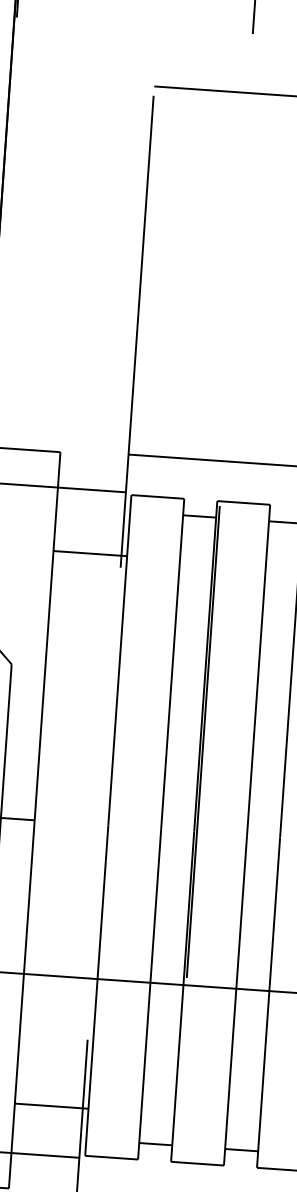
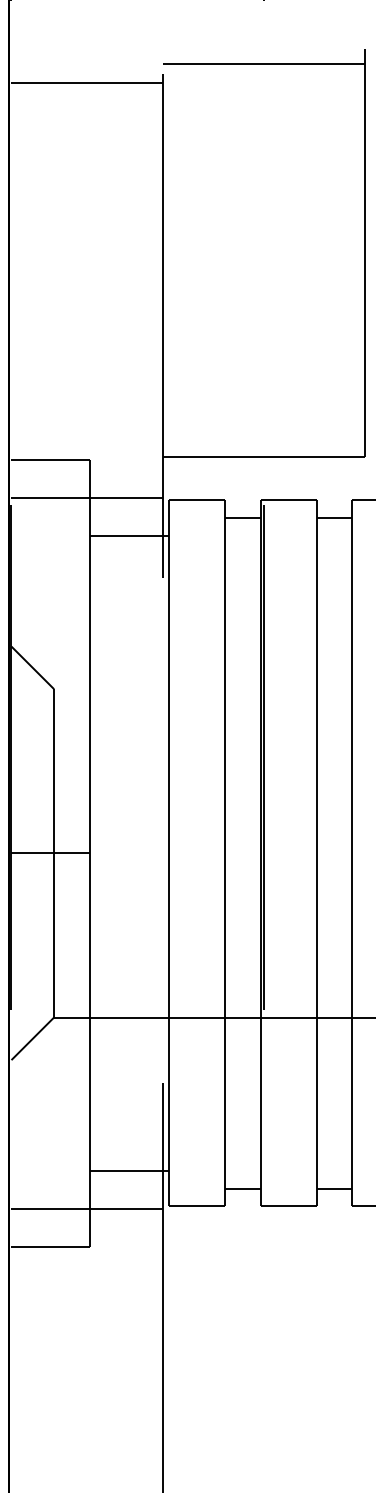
line: (81, 98) -> (86, 82), added
line: (90, 553) -> (129, 535), moved
line: (51, 1106) -> (129, 1171), moved

